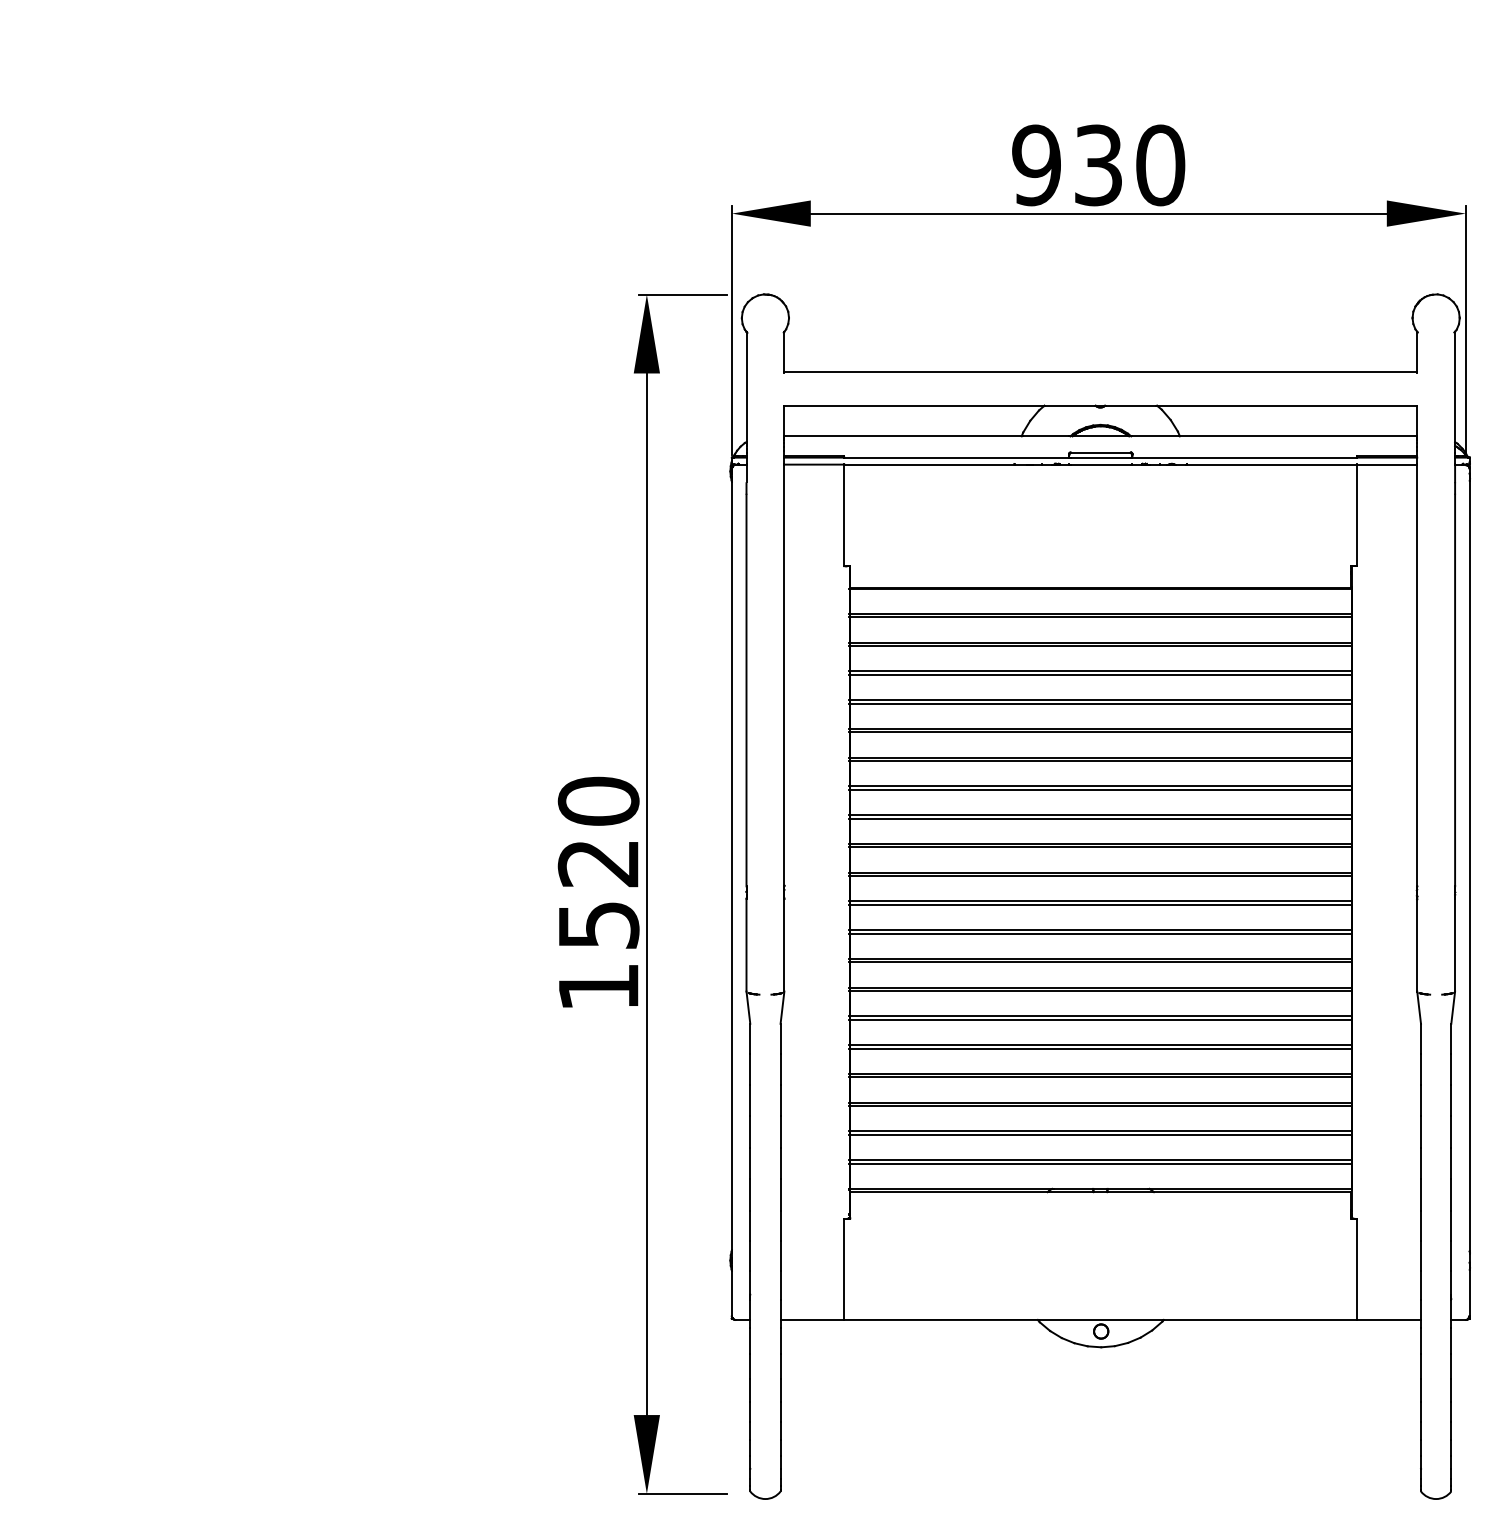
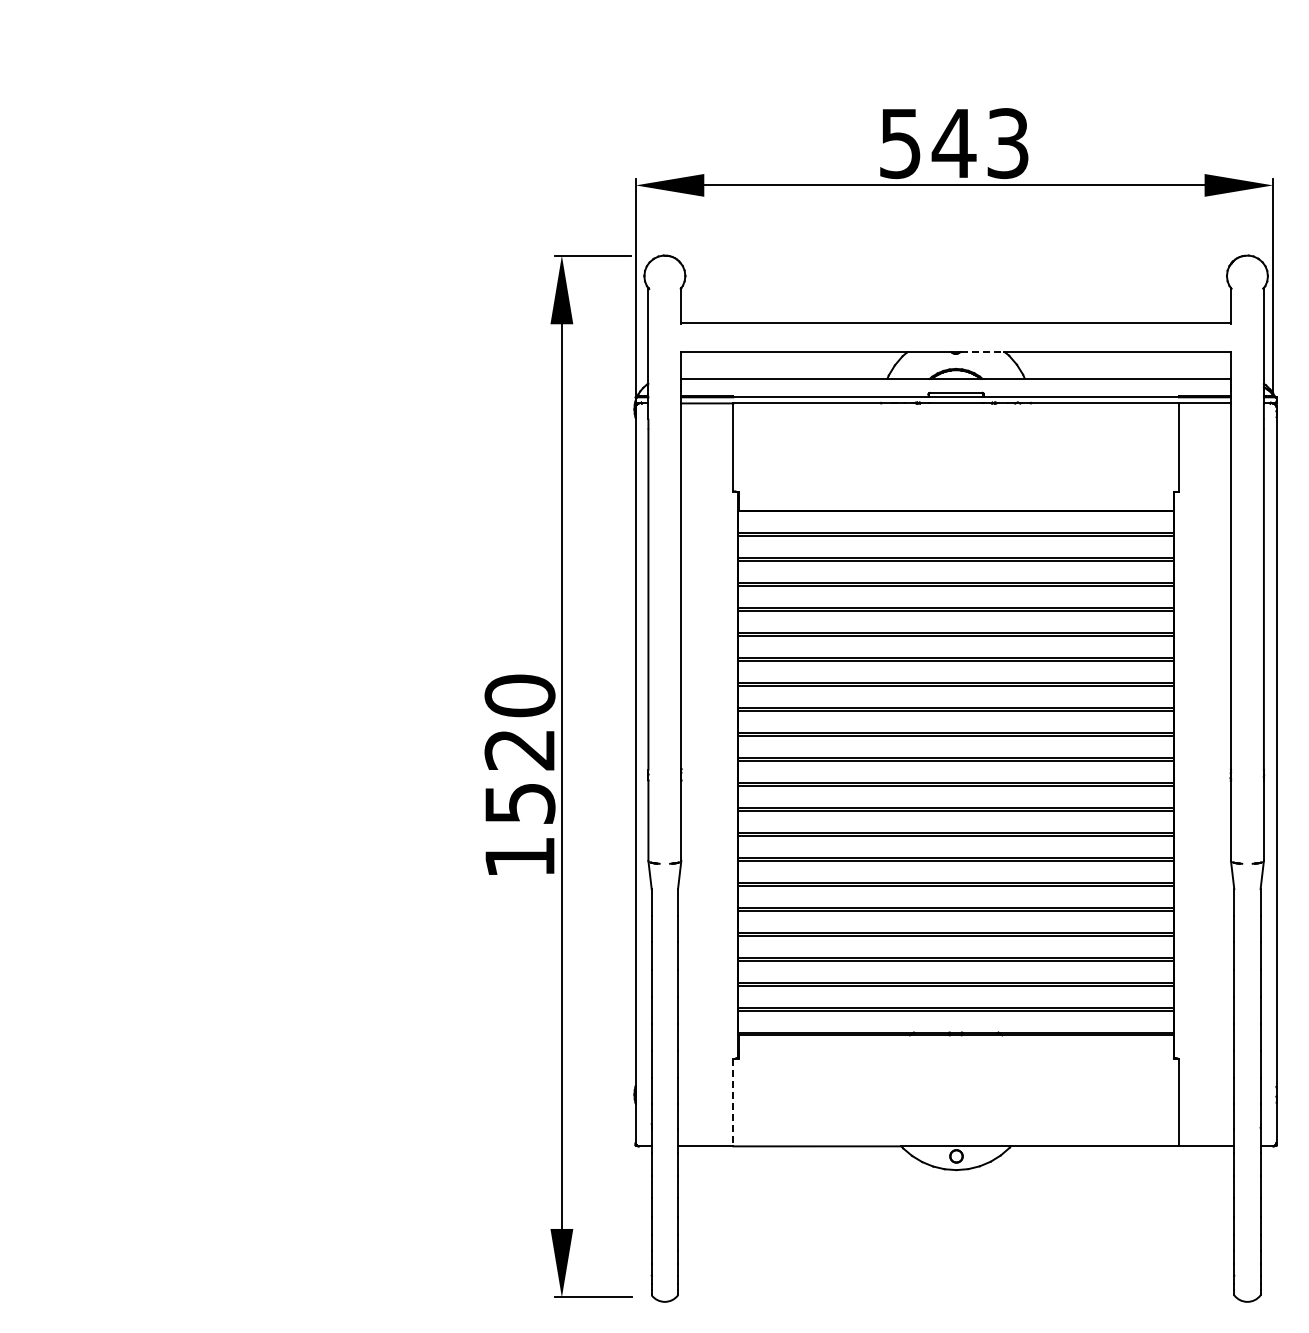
text: (1098, 165) -> (954, 143), 930 -> 543
line: (1131, 405) -> (982, 352), solid -> dashed
line: (844, 1269) -> (733, 1102), solid -> dashed

